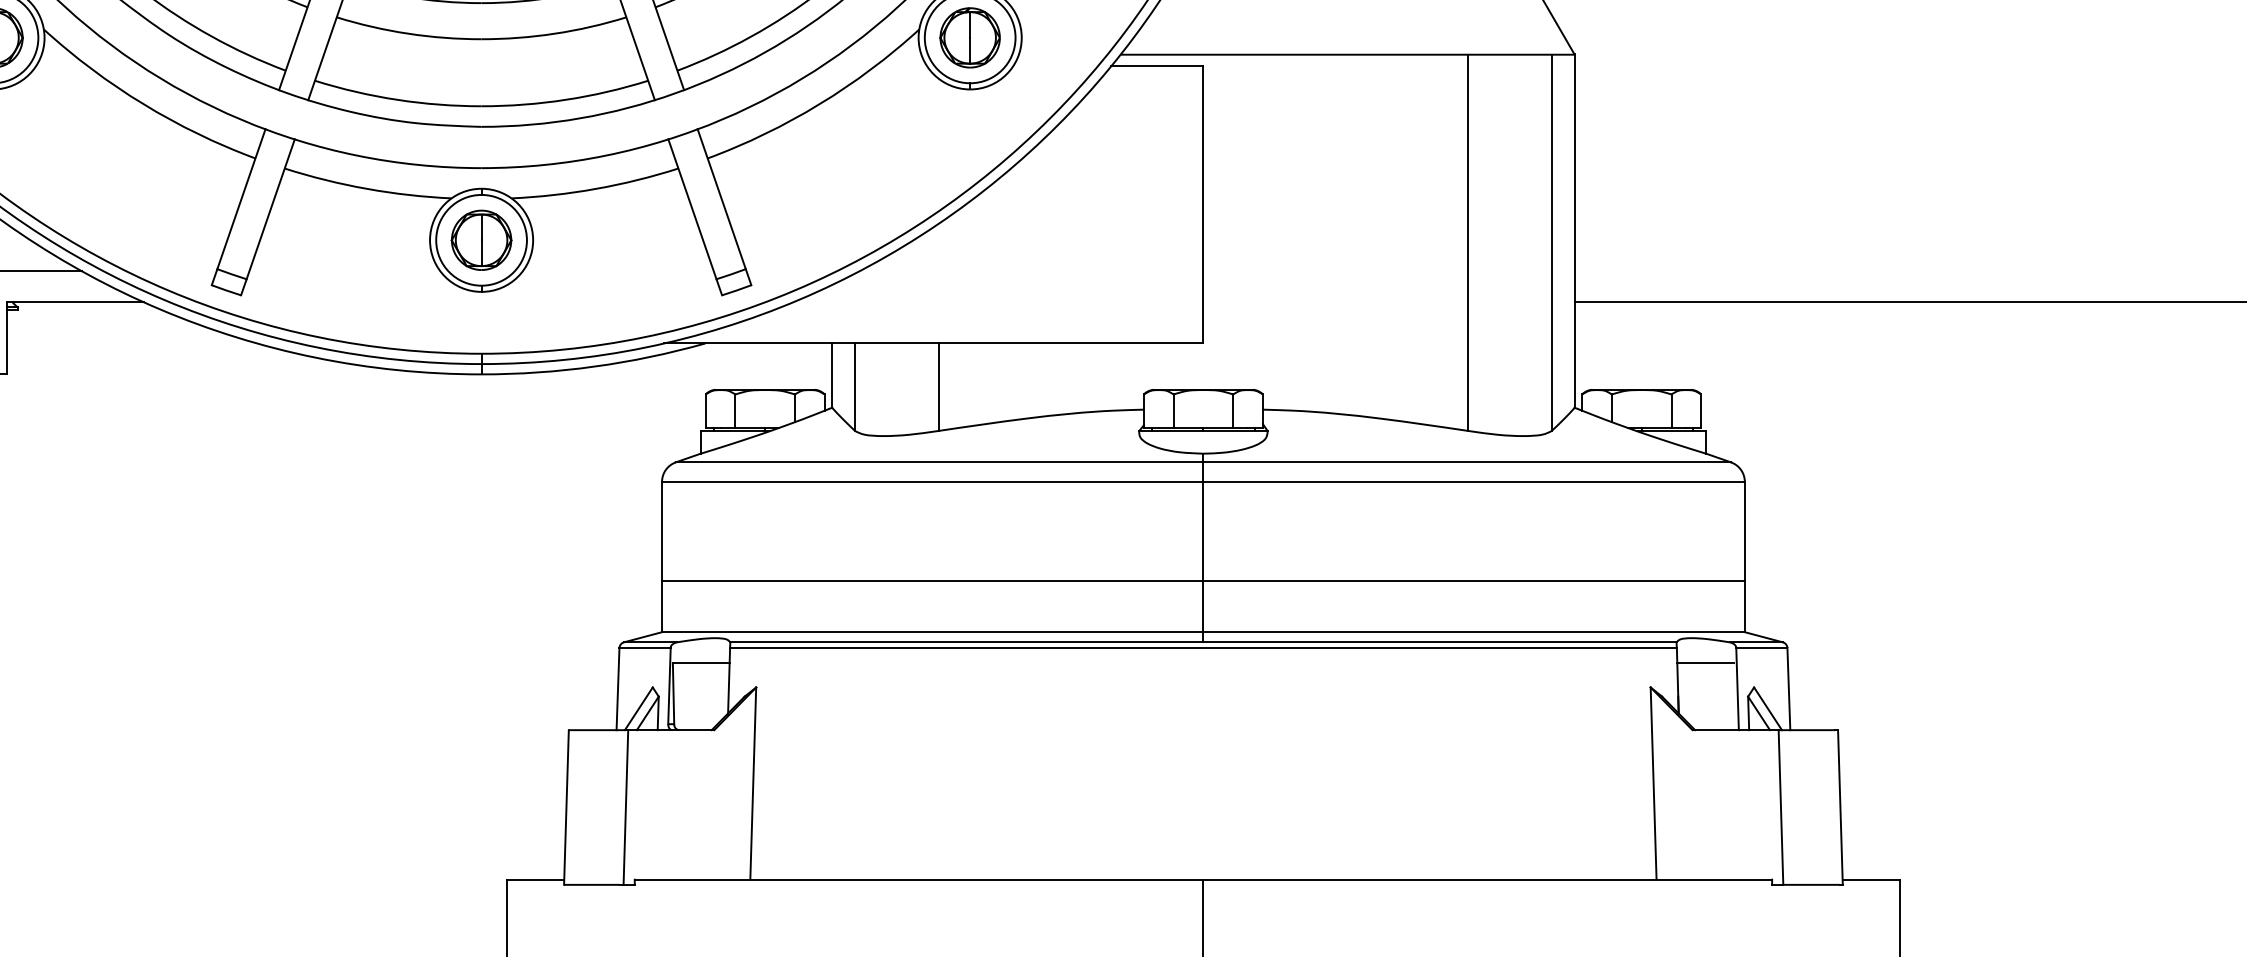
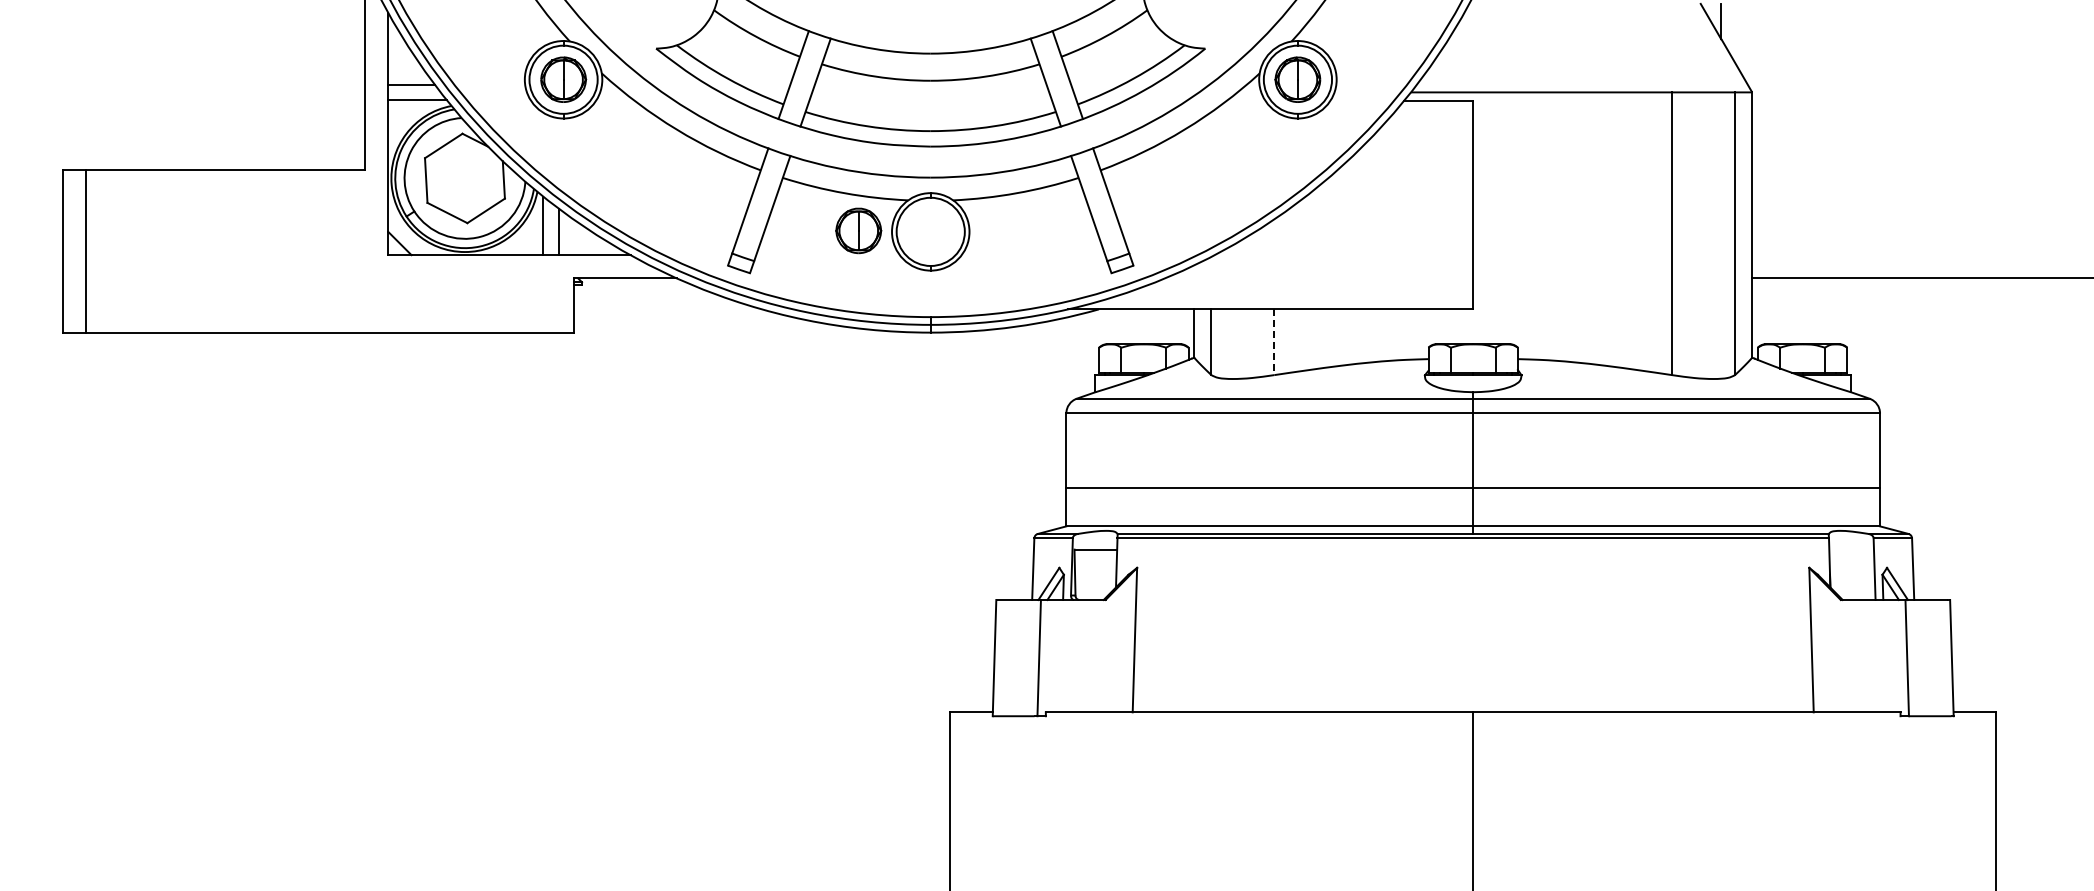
part: (481, 239) -> (858, 230), moved
line: (939, 387) -> (1274, 342), solid -> dashed
line: (1705, 662) -> (1850, 549), removed

